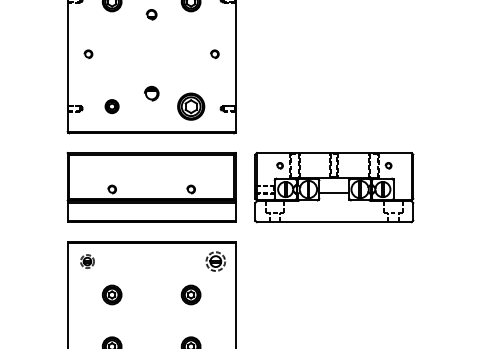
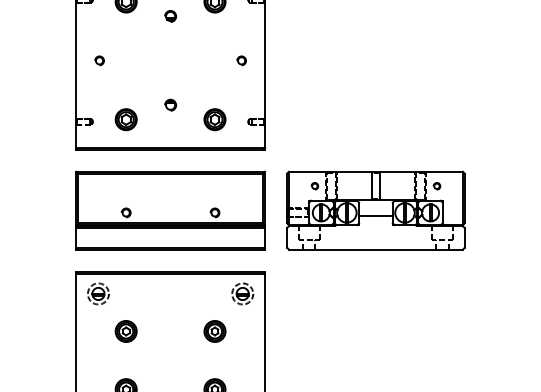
part: (151, 93) -> (170, 104), size x0.71
part: (111, 106) -> (125, 119), size x1.43
part: (190, 106) -> (214, 119), size x0.71
part: (87, 261) -> (98, 293), size x1.43

